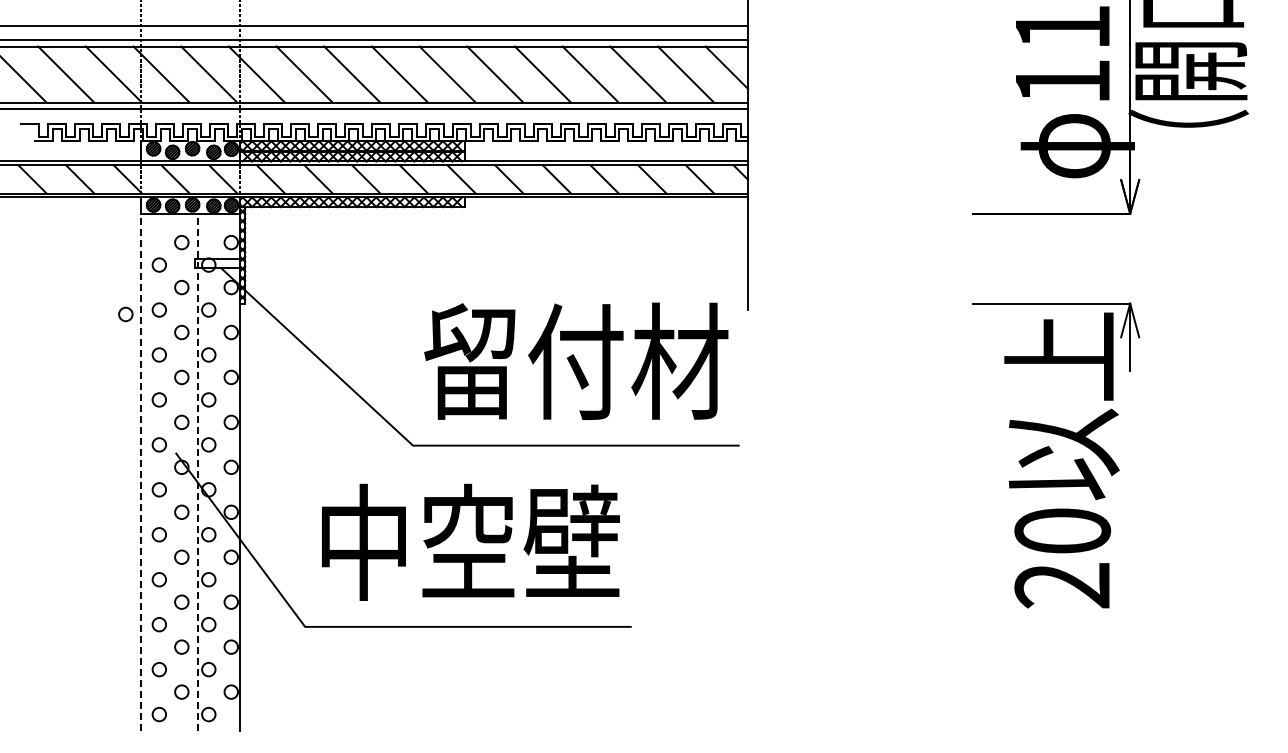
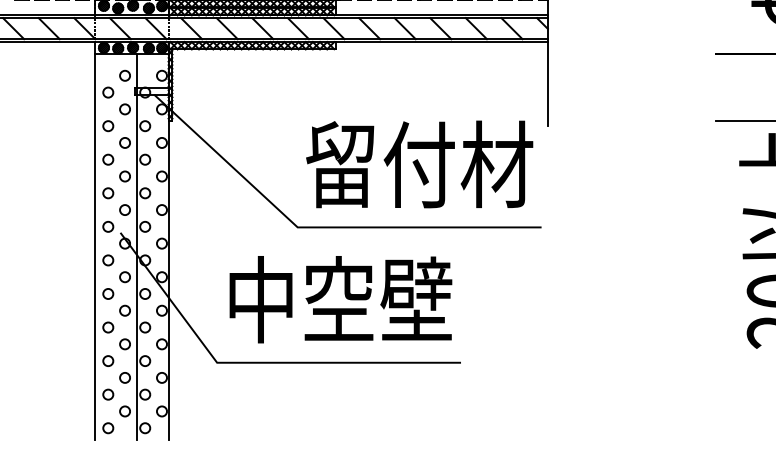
circle: (125, 314) -> (83, 129), removed
line: (141, 471) -> (94, 246), dashed -> solid
line: (197, 471) -> (136, 246), dashed -> solid

